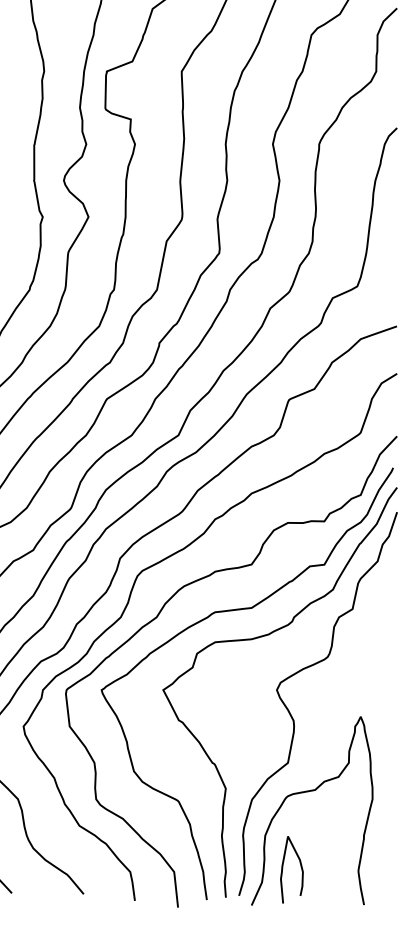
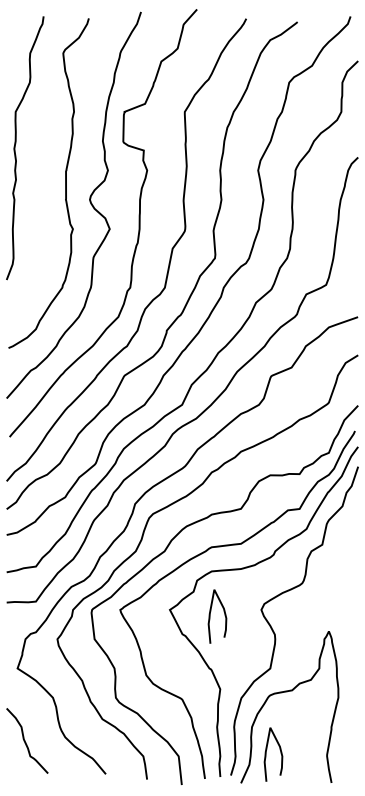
curve: (213, 698) -> (210, 616), added

